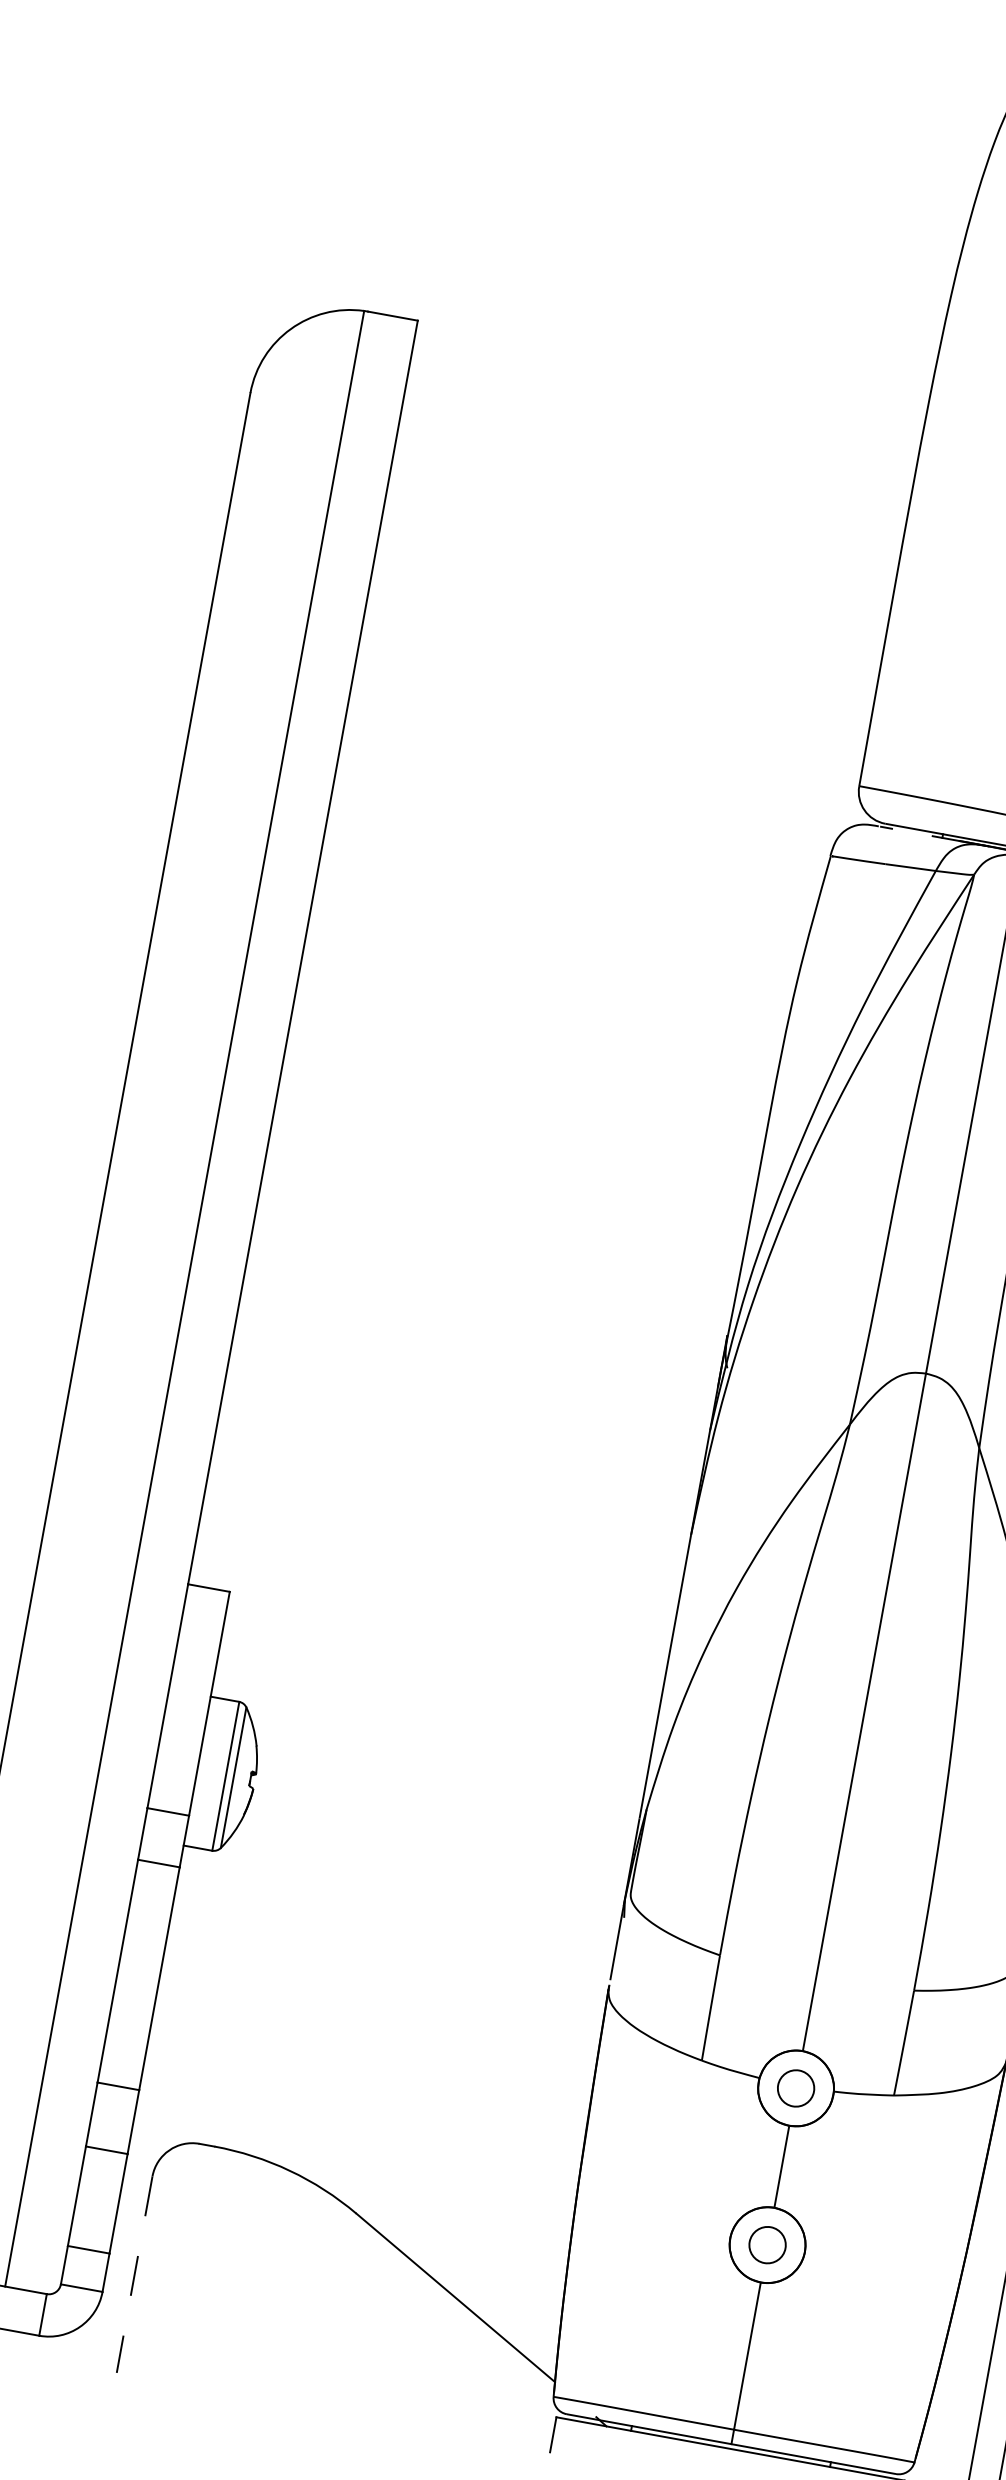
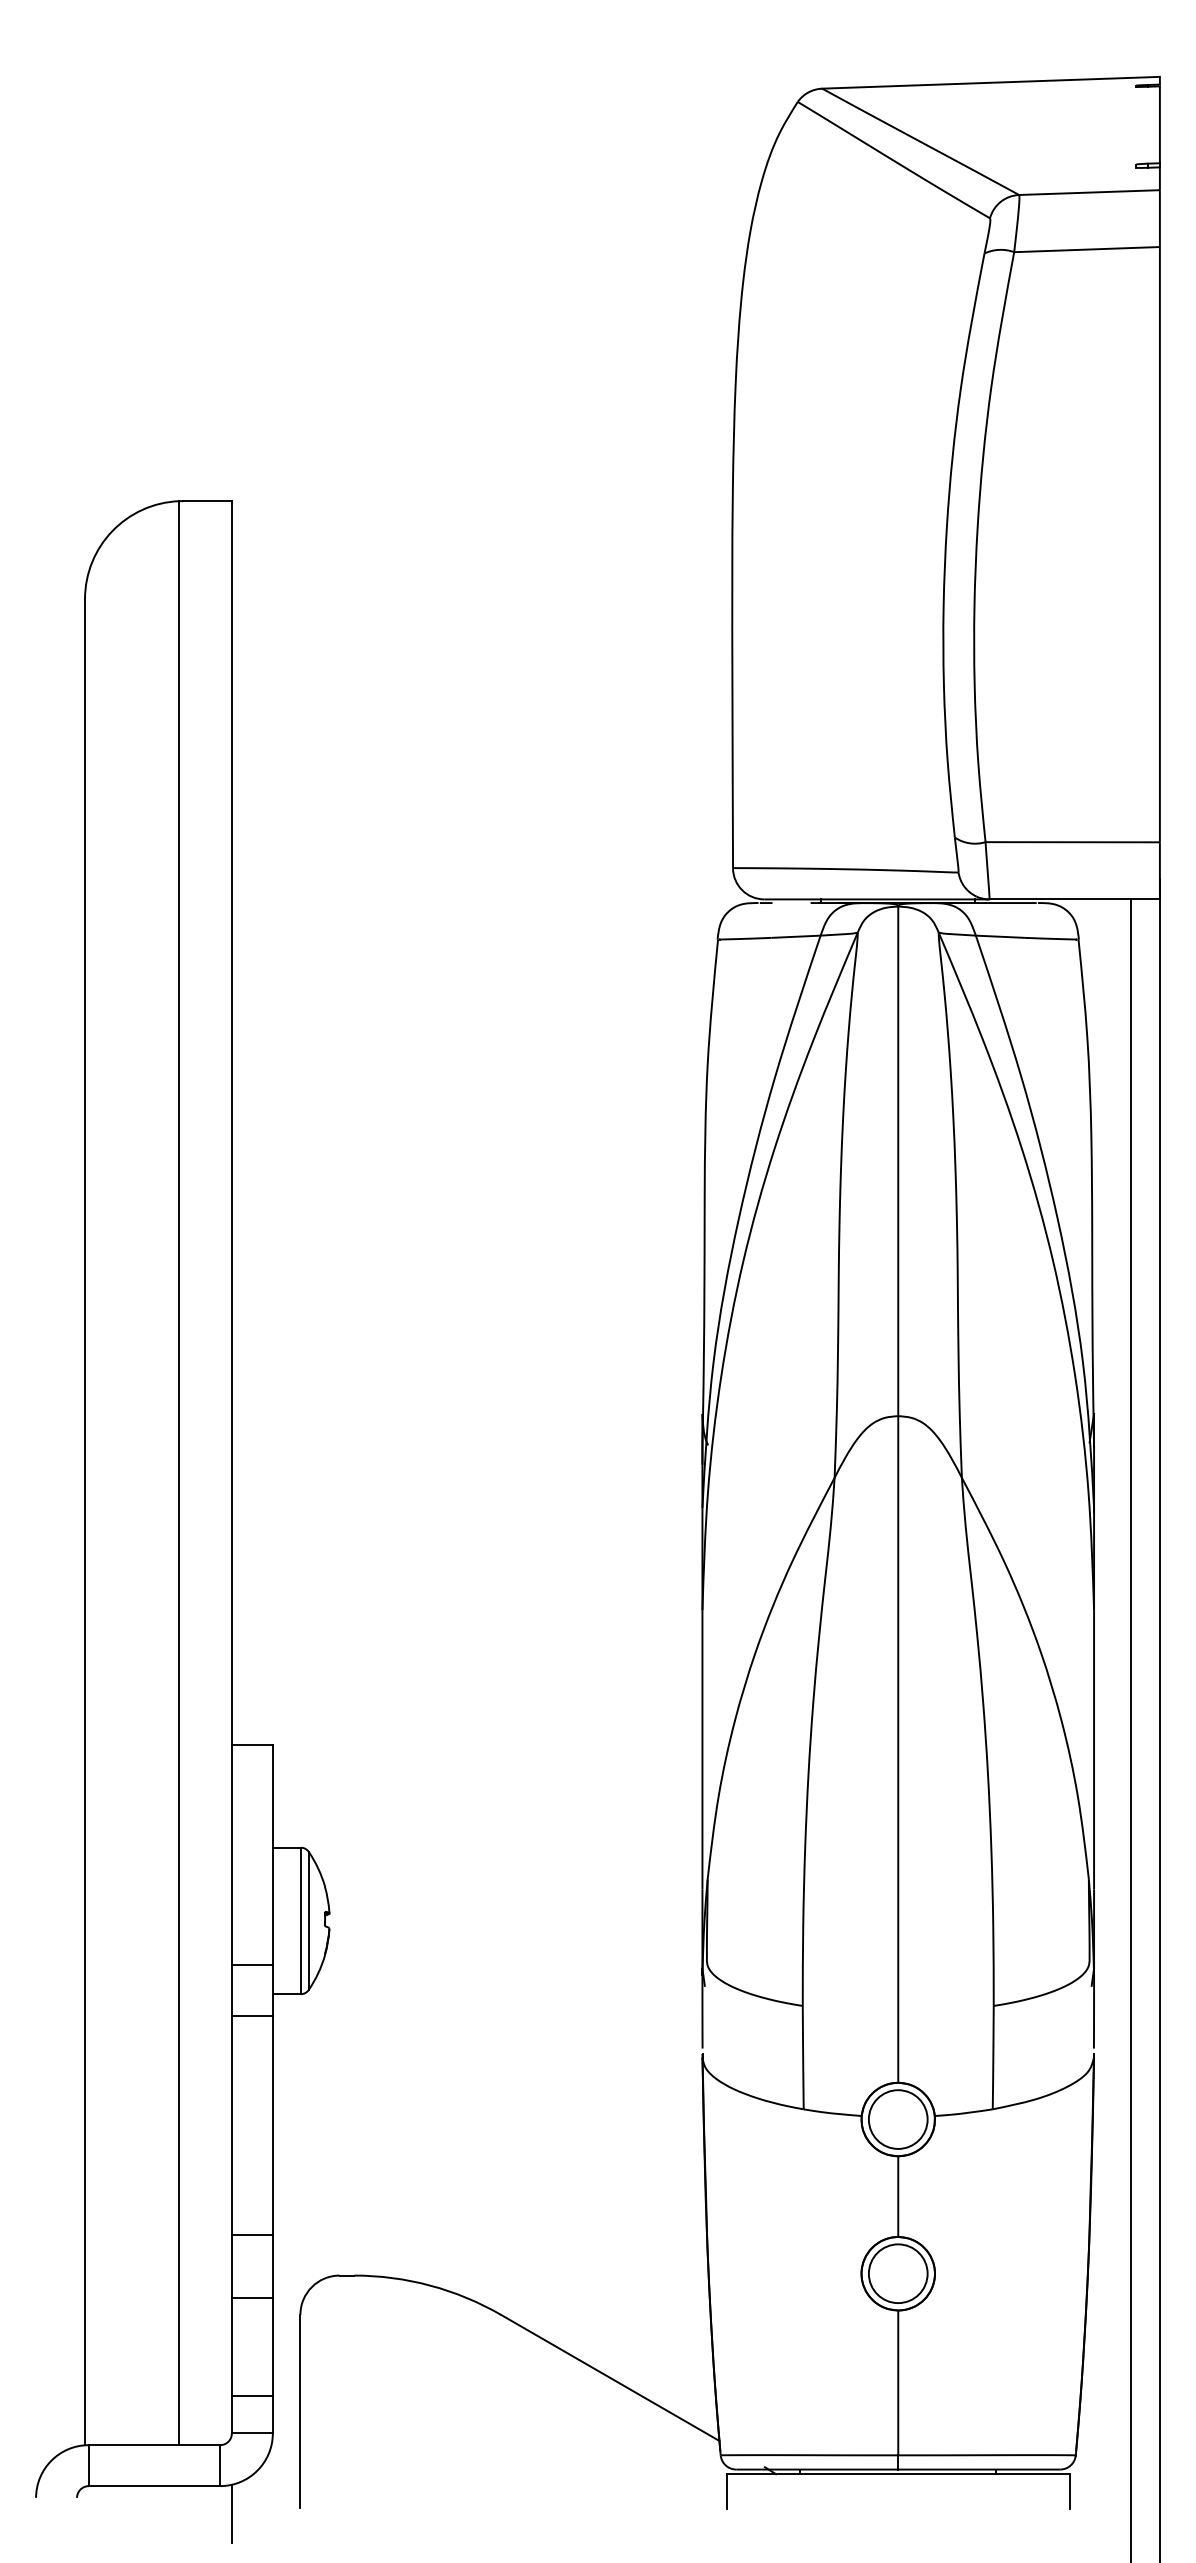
circle: (795, 2088) -> (897, 2119), size x1.67
circle: (766, 2244) -> (897, 2273), size x1.67
line: (134, 2274) -> (300, 2411), dashed -> solid
line: (45, 2365) -> (231, 2513), added

